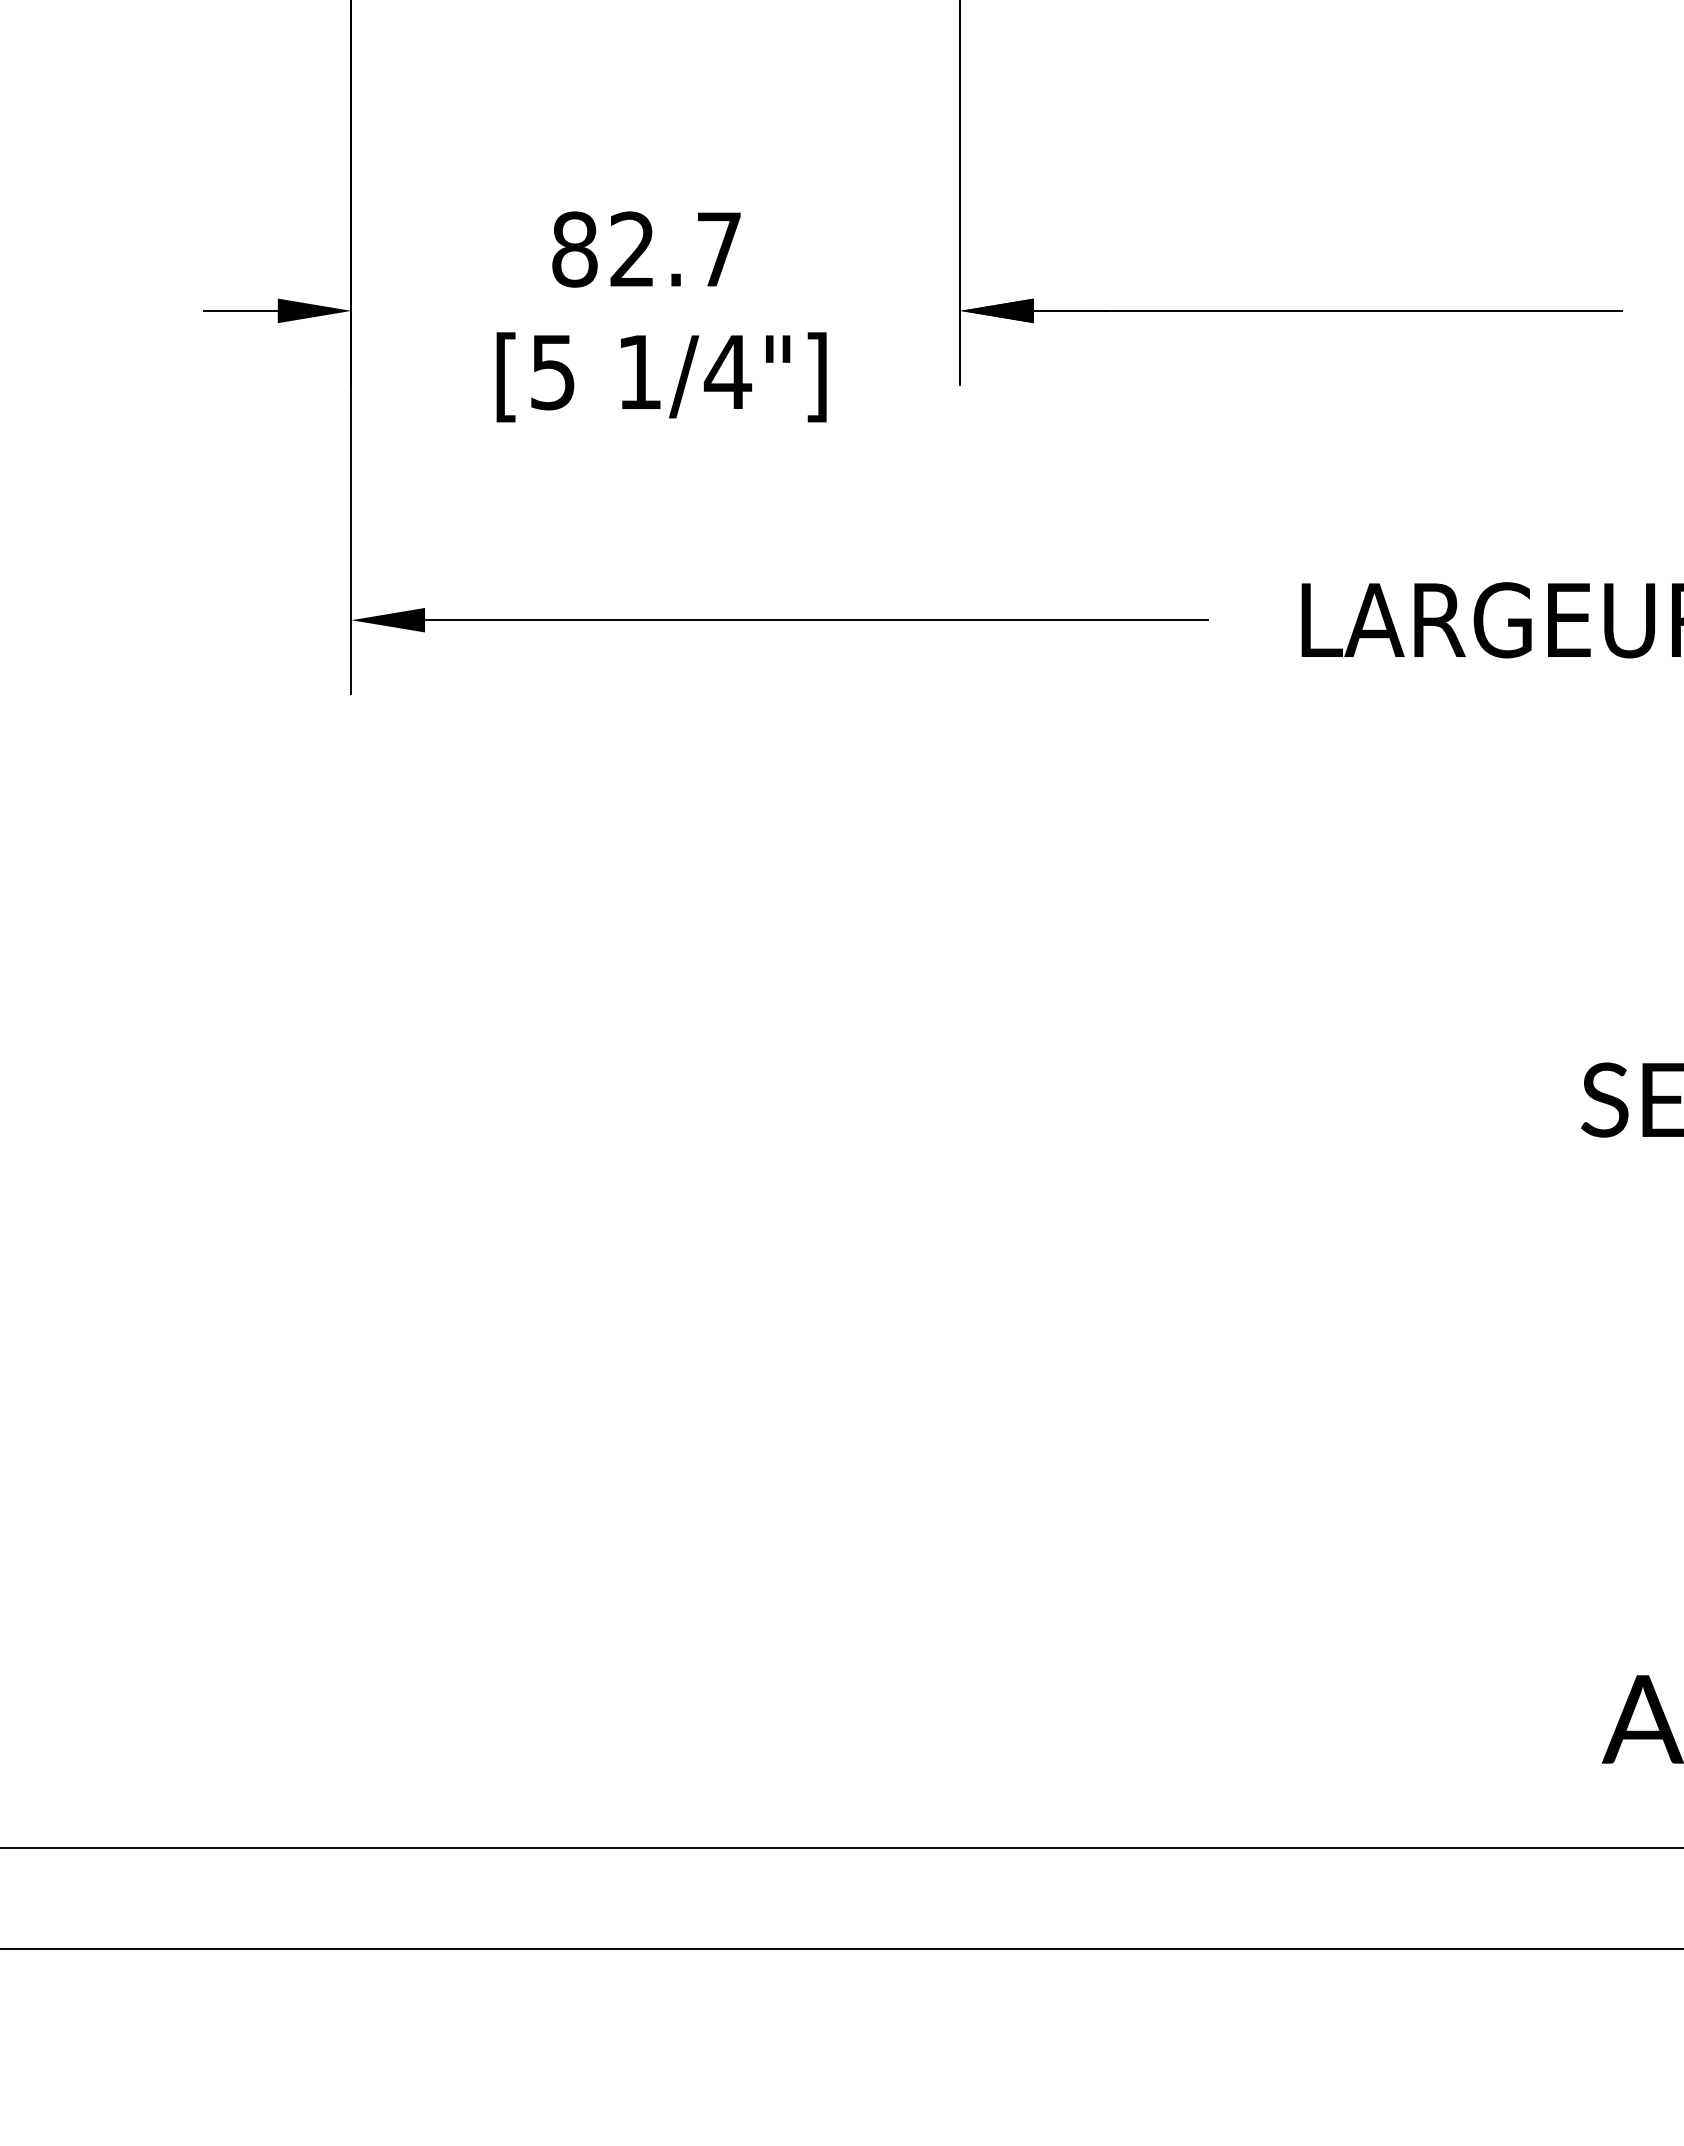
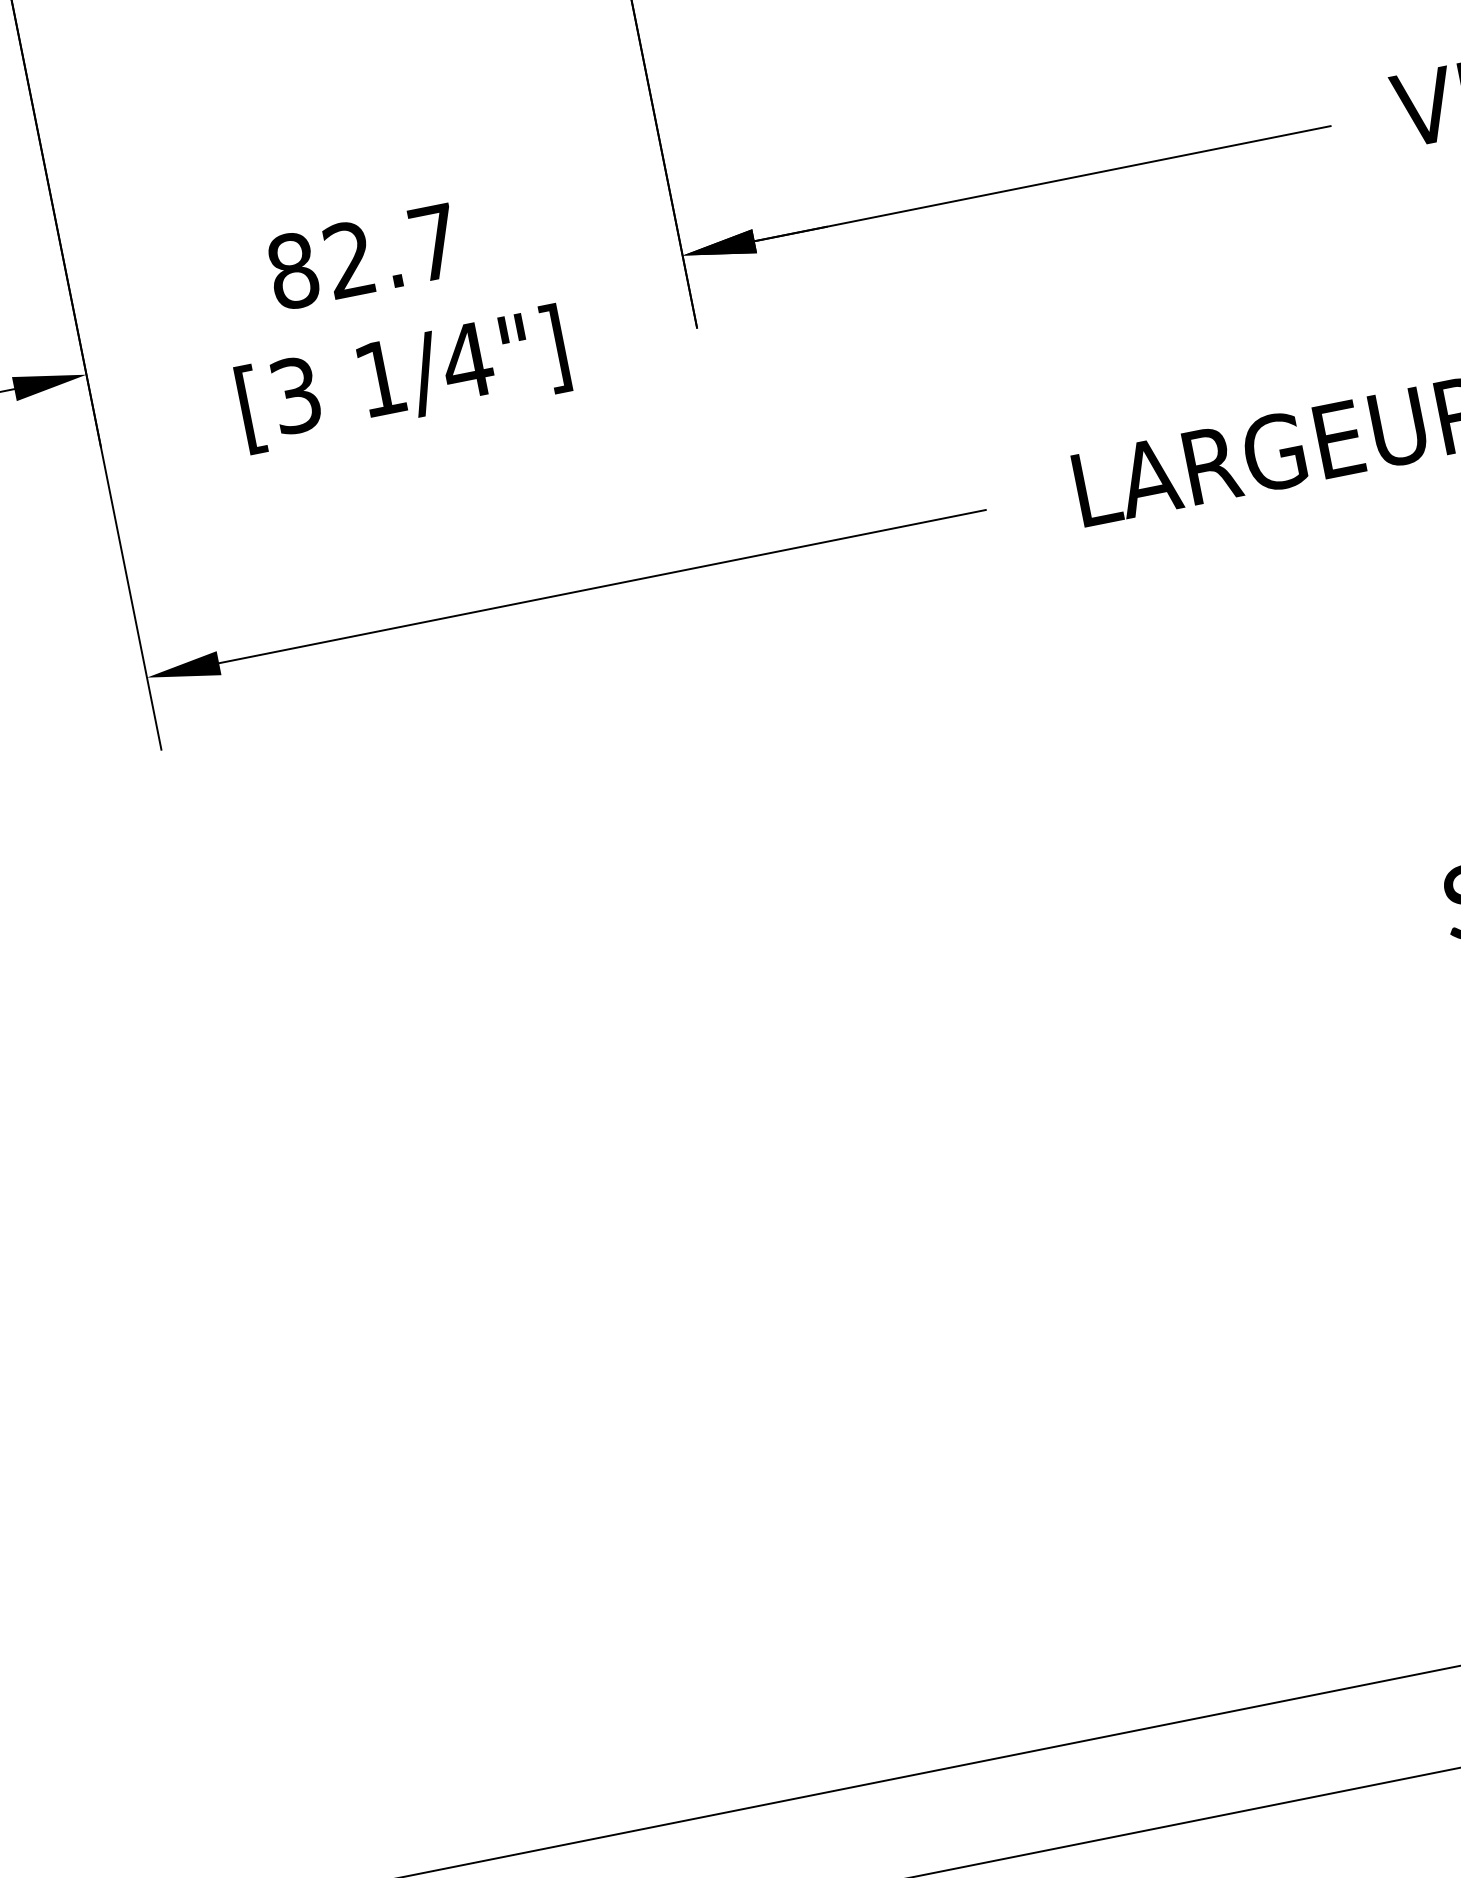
text: (552, 371) -> (295, 394), [5 -> [3

